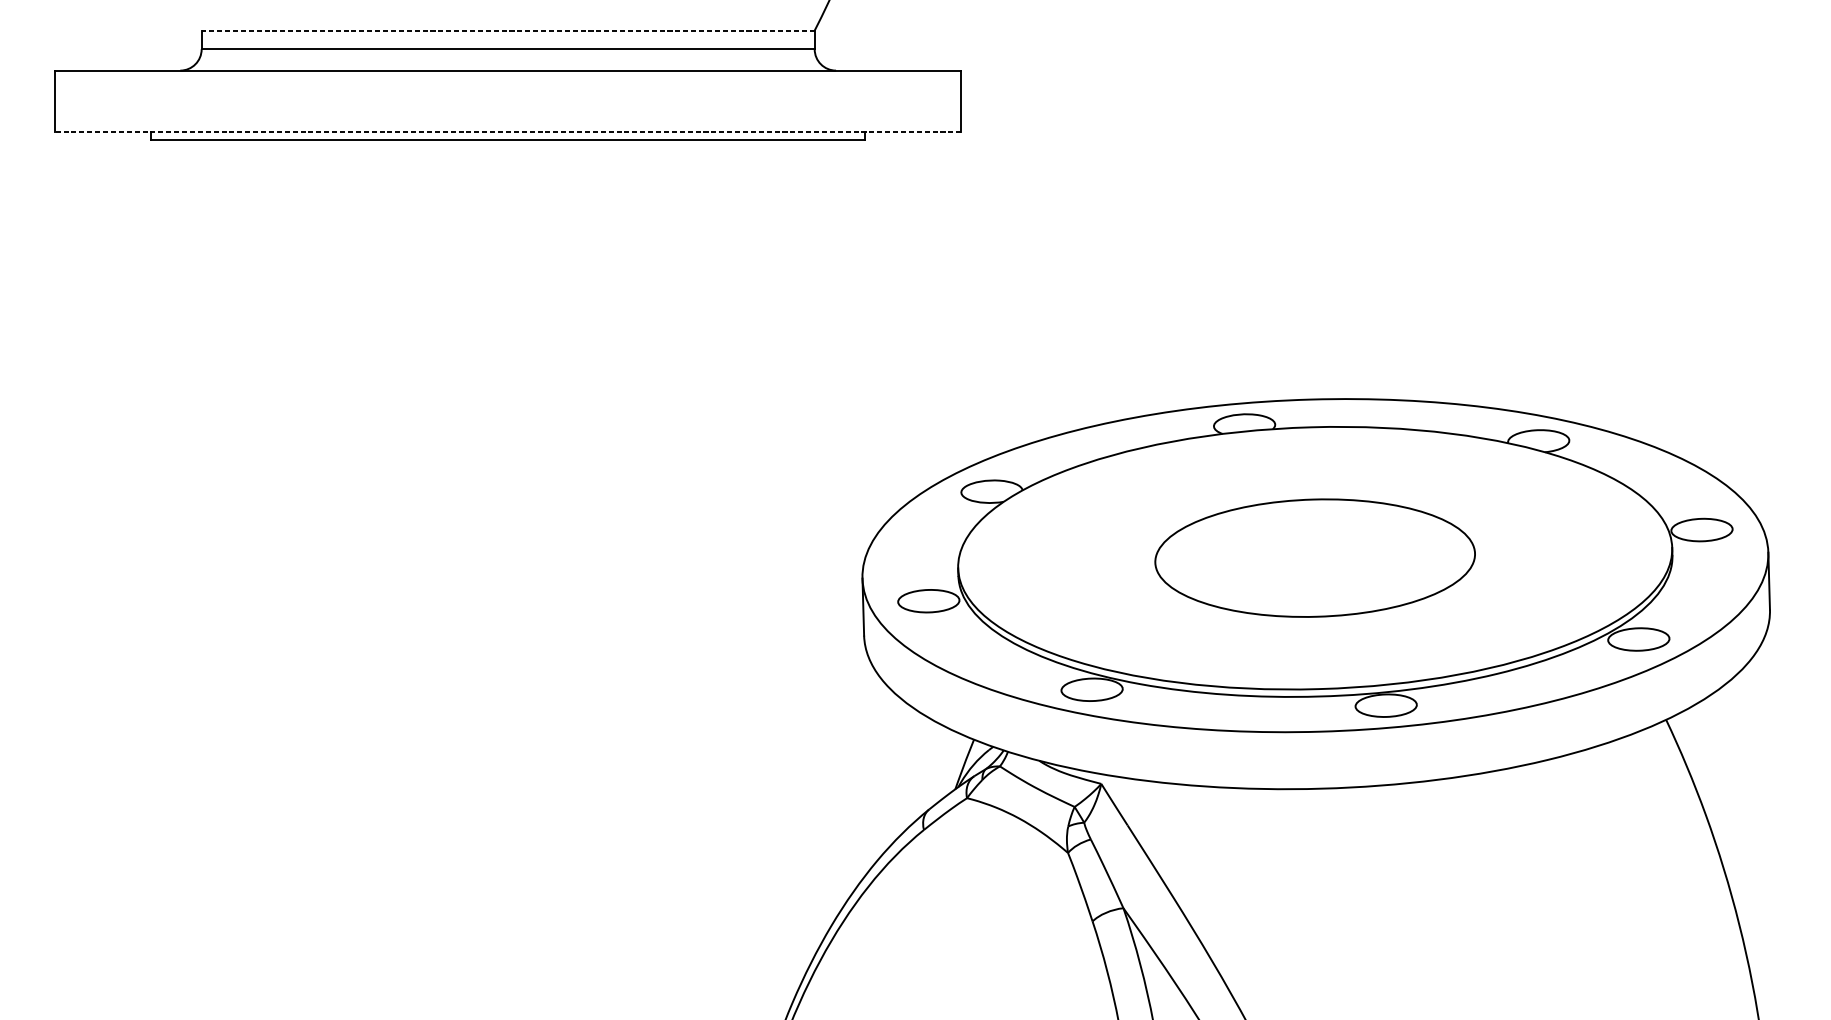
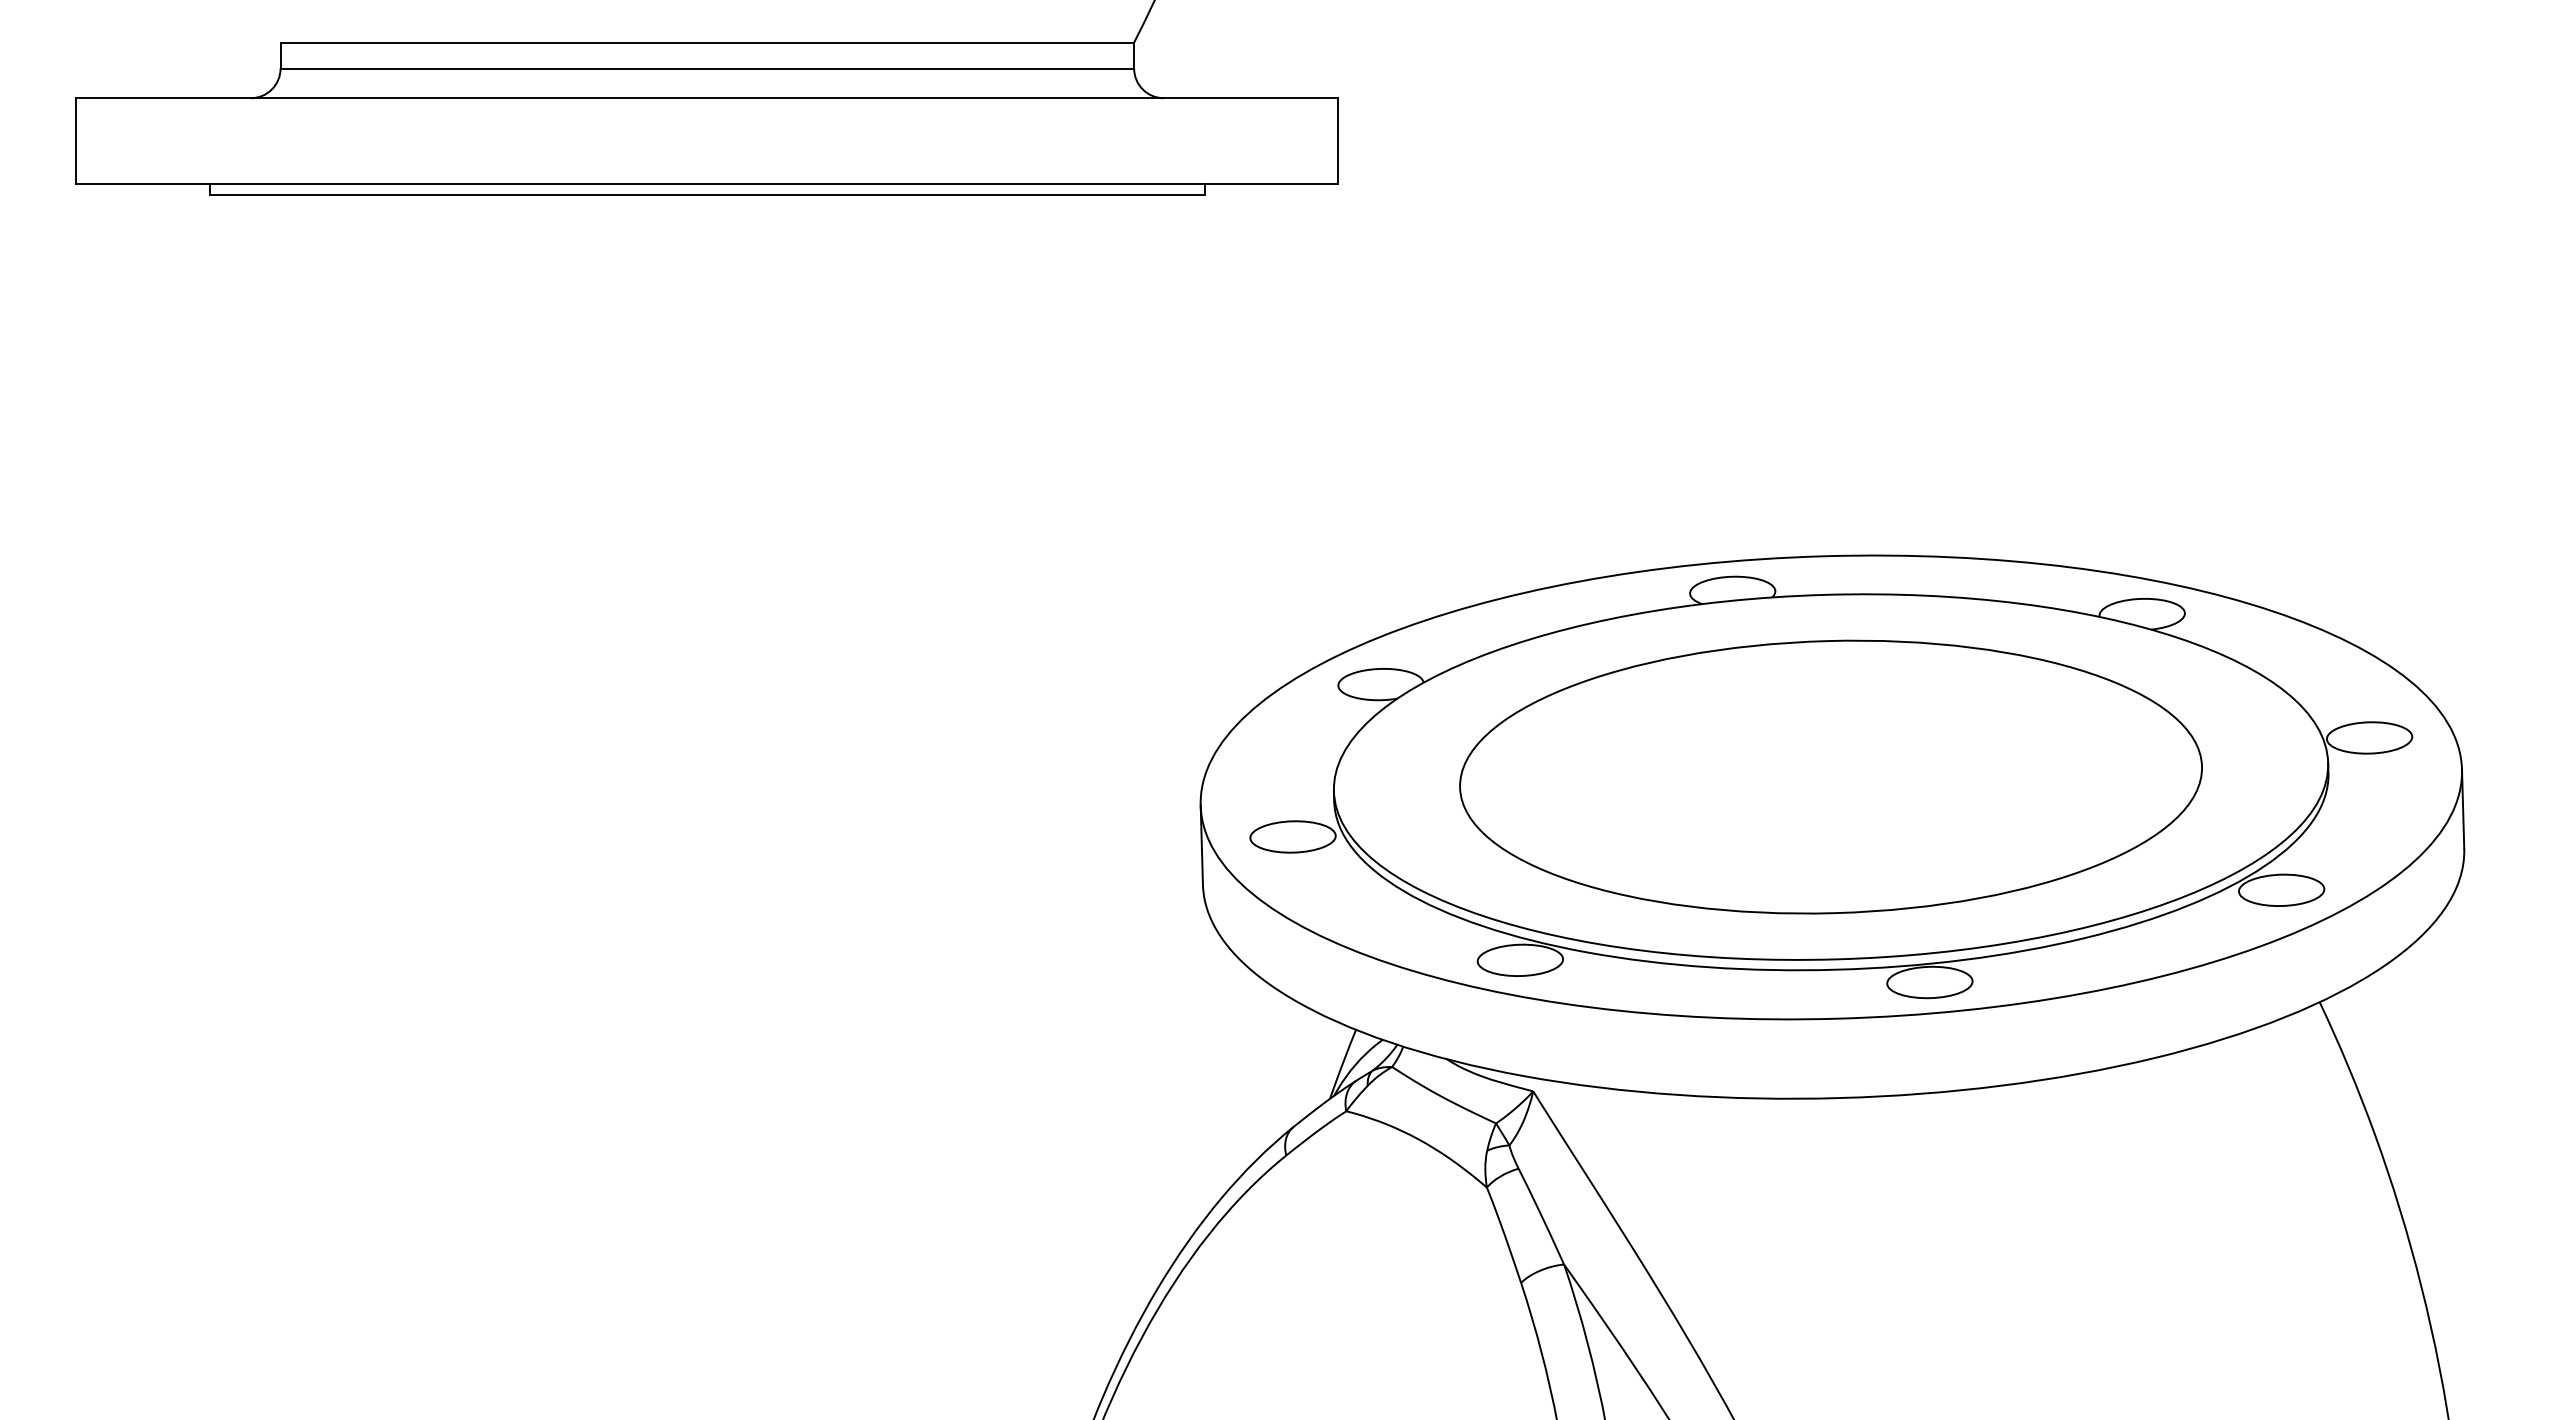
line: (508, 30) -> (707, 42), dashed -> solid
line: (508, 131) -> (707, 183), dashed -> solid
part: (1314, 557) -> (1830, 776), size x1.67

